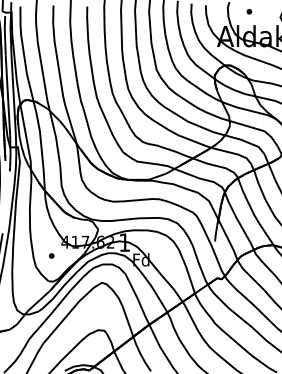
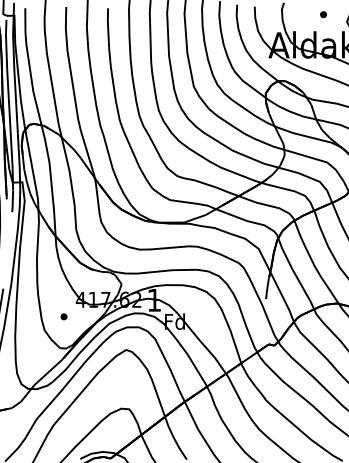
part: (249, 11) -> (323, 14), moved

